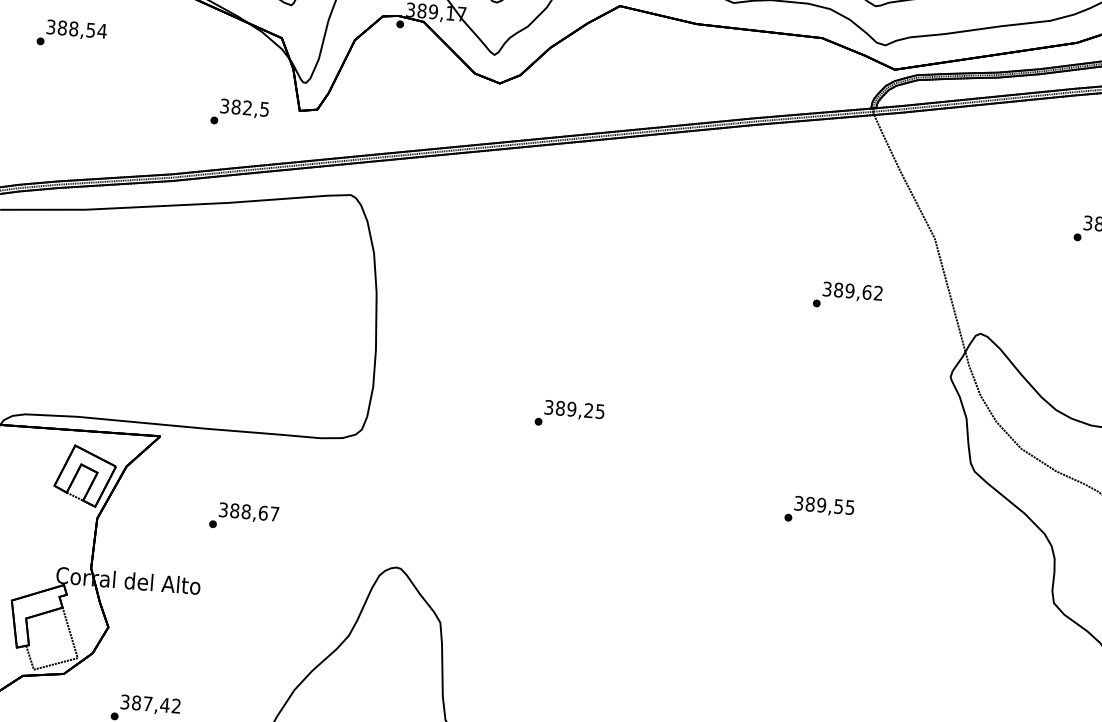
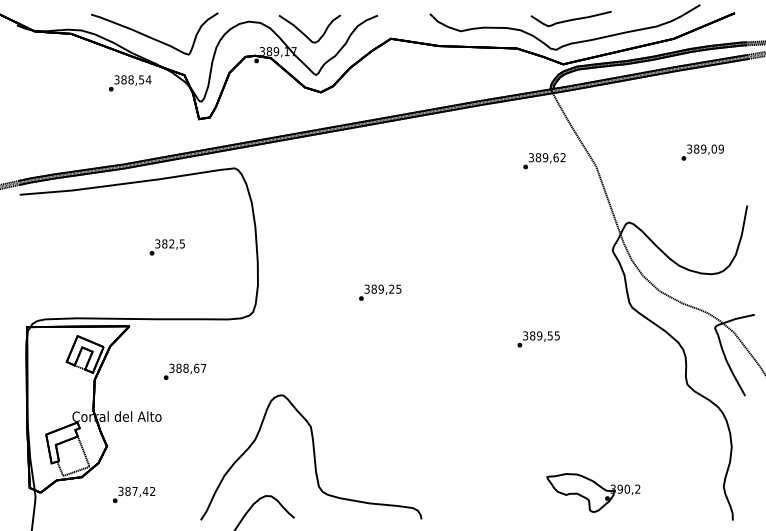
text: (72, 34) -> (130, 83), moved
text: (238, 113) -> (166, 247), moved
text: (847, 297) -> (544, 161), moved

